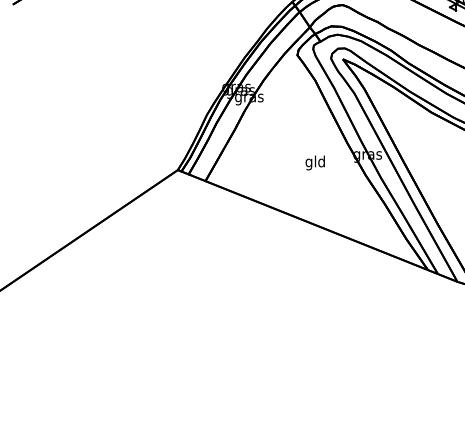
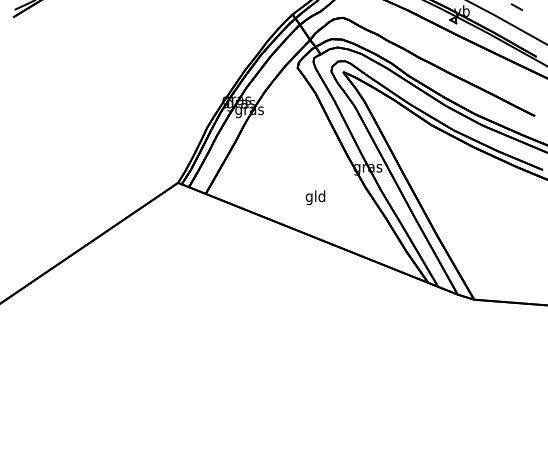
text: (315, 162) -> (315, 197), moved

